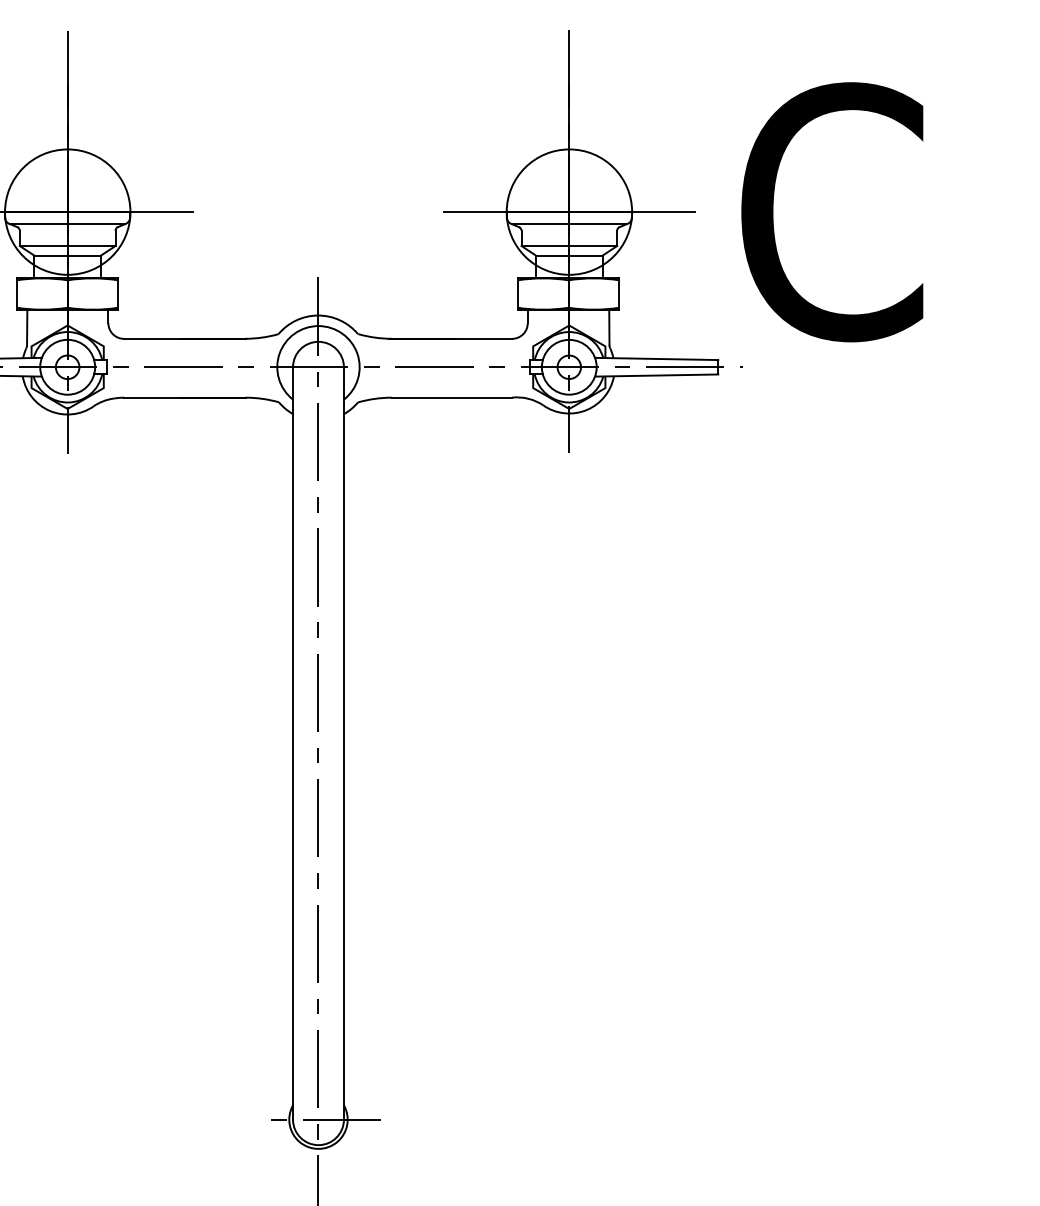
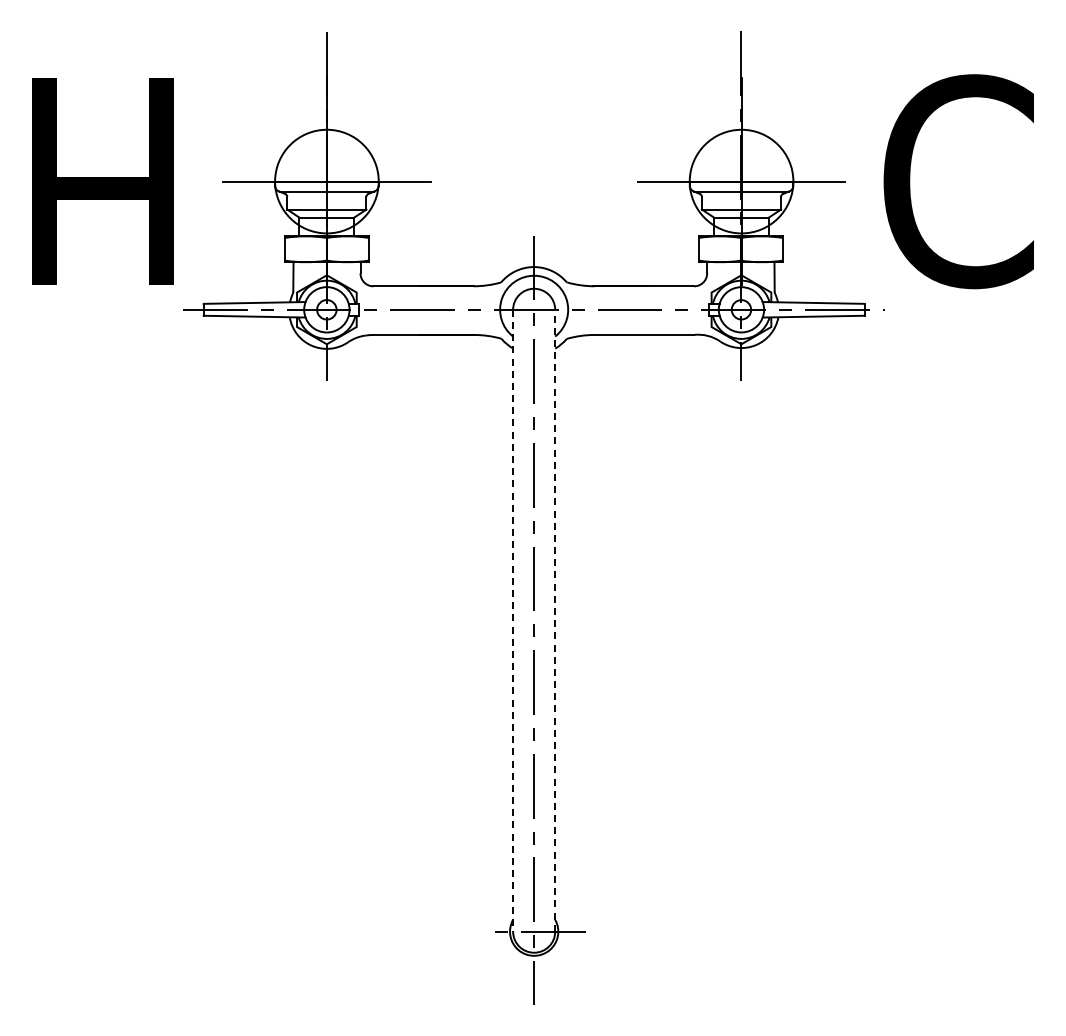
line: (293, 743) -> (513, 620), solid -> dashed
line: (344, 743) -> (555, 620), solid -> dashed

